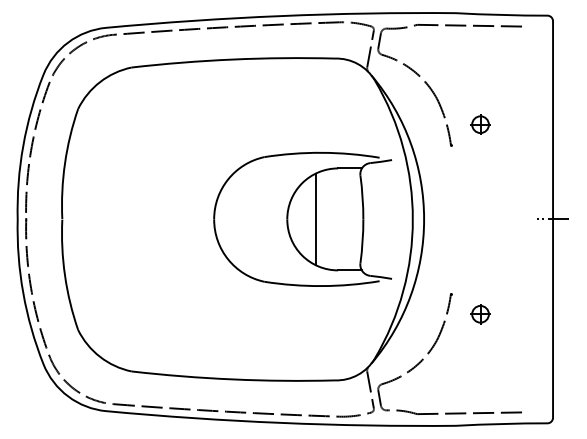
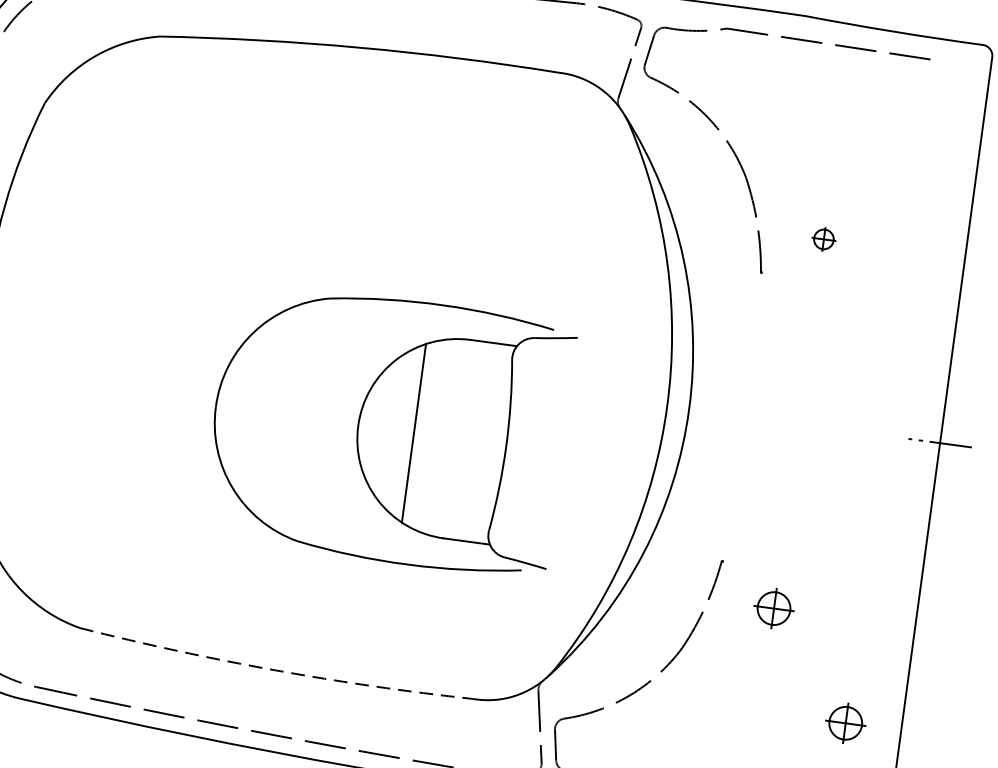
part: (480, 124) -> (823, 239), size x0.6
part: (302, 218) -> (388, 428), moved
part: (524, 367) -> (845, 723), added
arc: (233, 379) -> (276, 670), solid -> dashed

